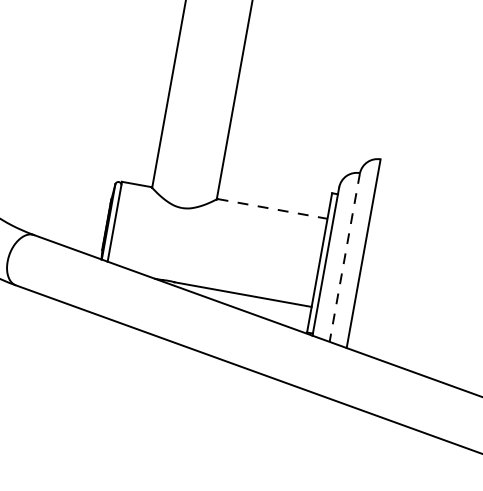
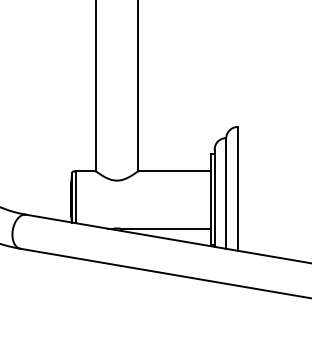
line: (273, 208) -> (175, 170), dashed -> solid
line: (345, 257) -> (226, 193), dashed -> solid

